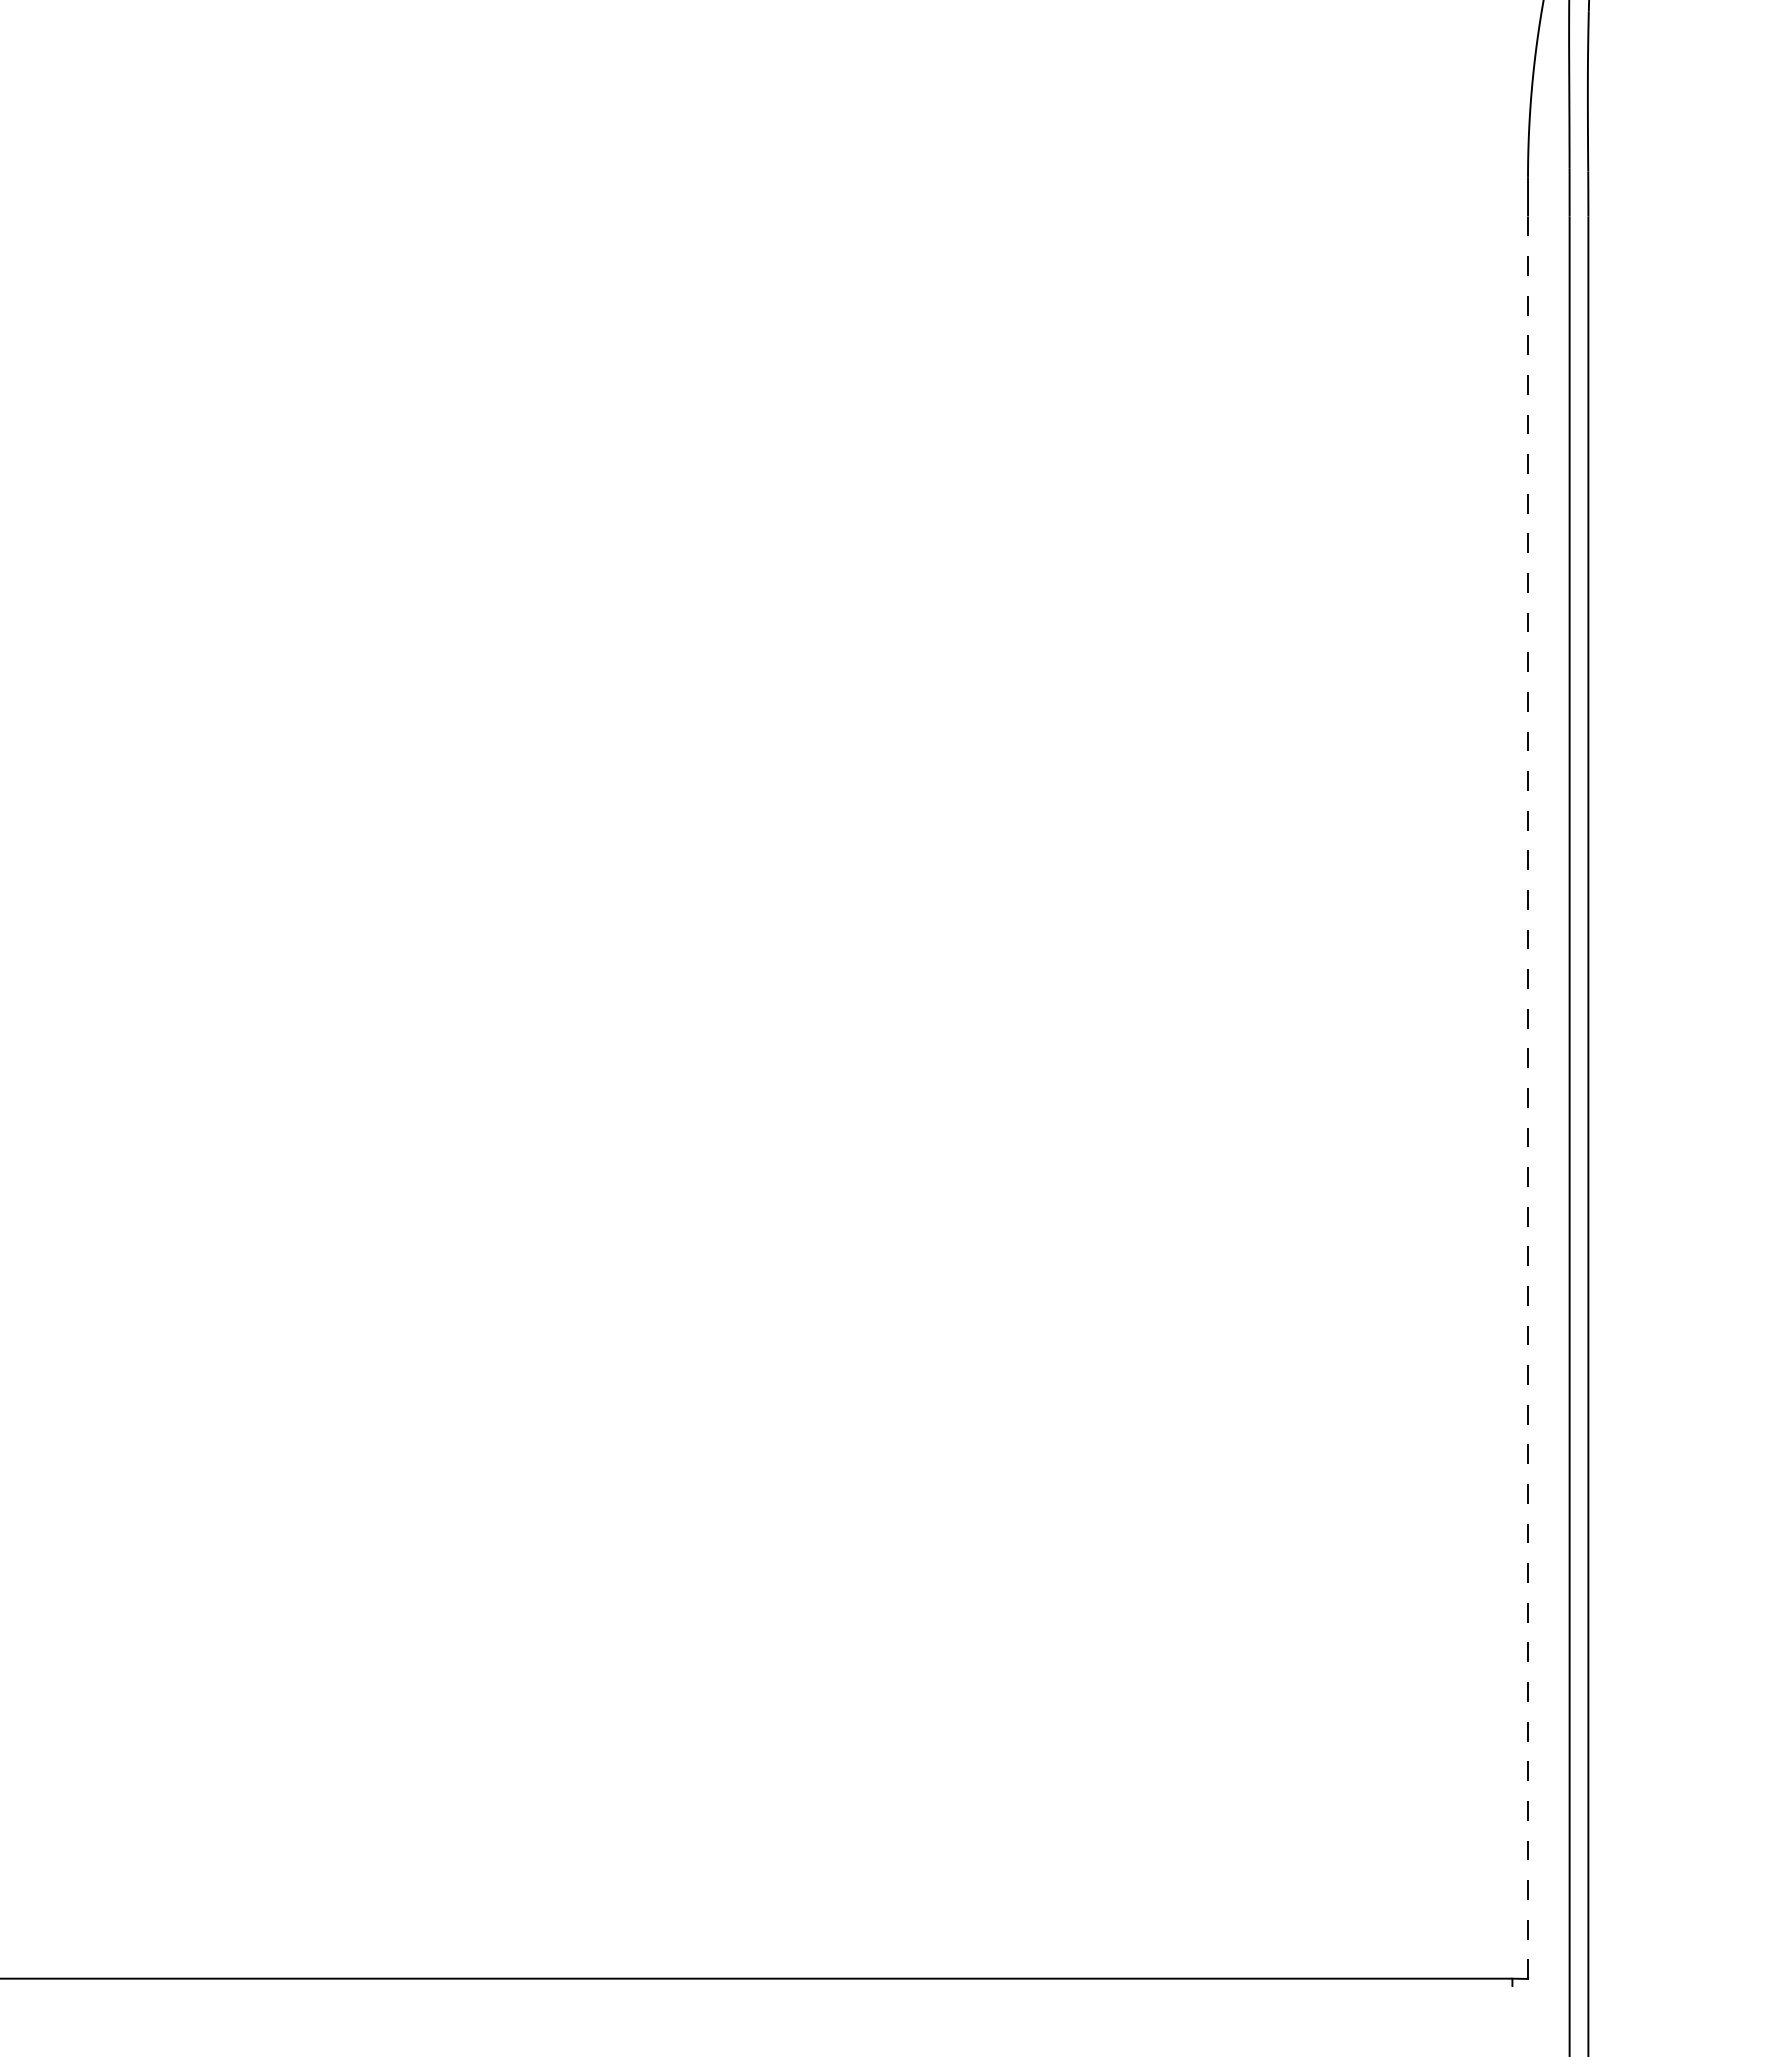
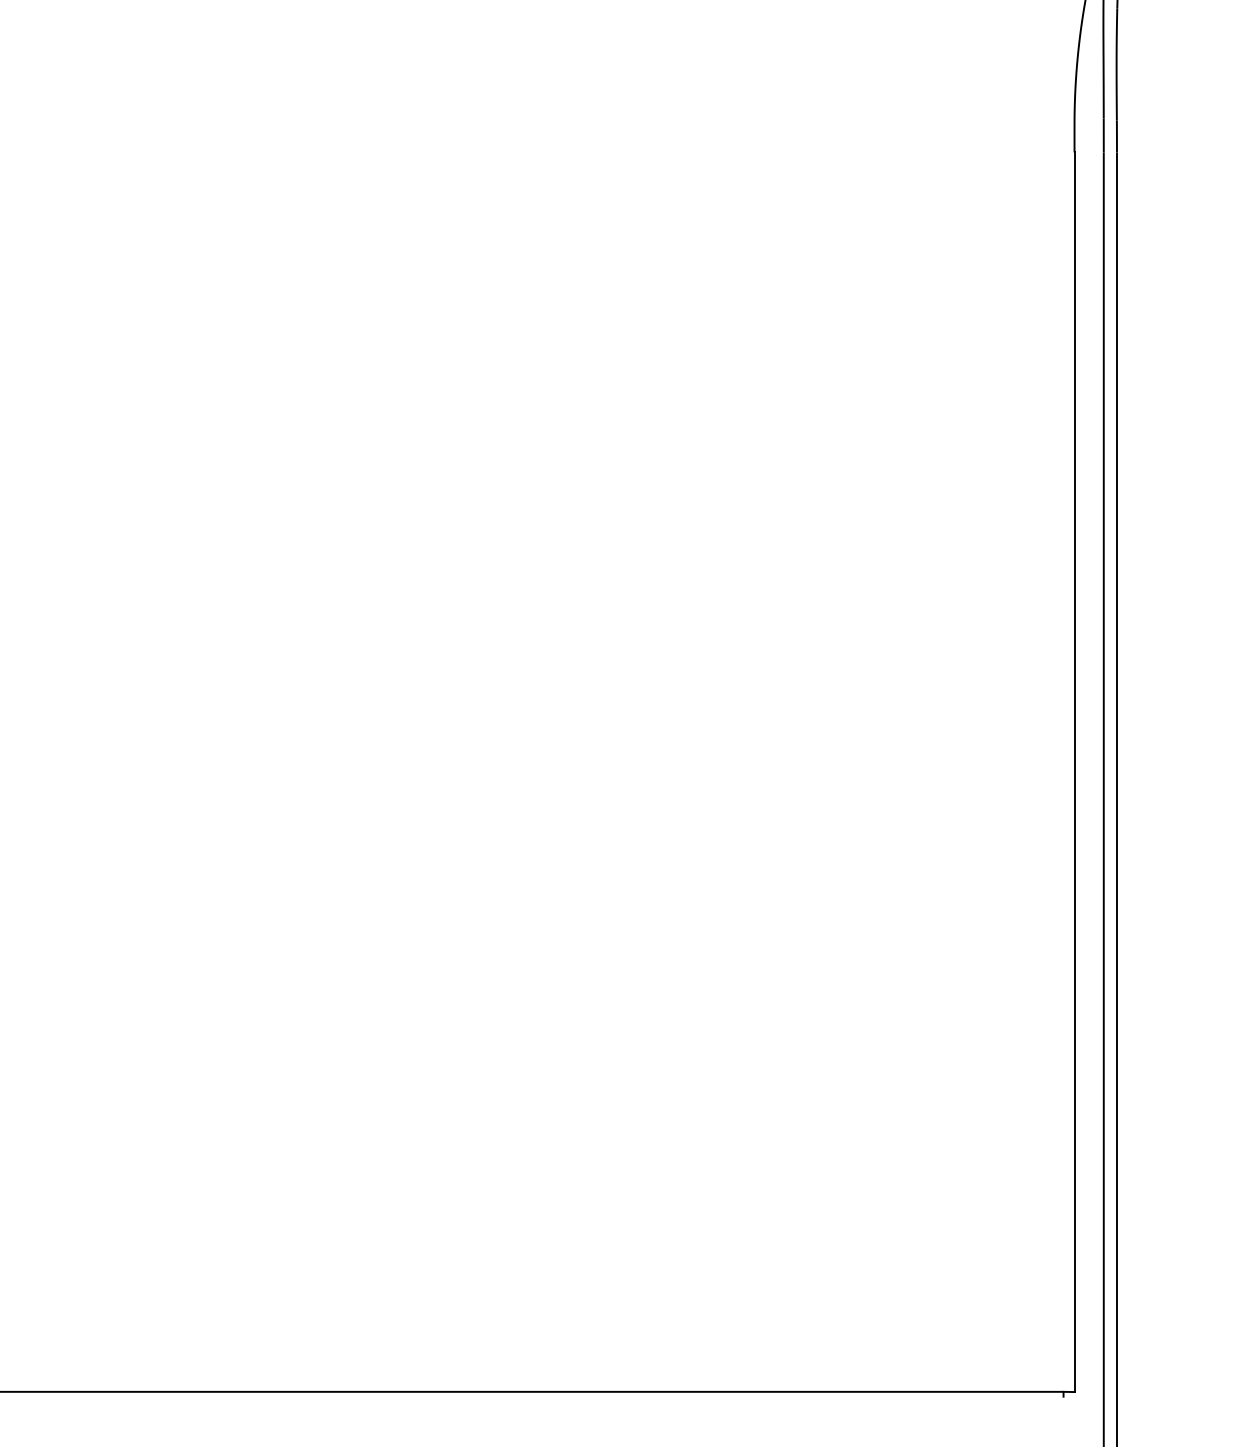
line: (1528, 1098) -> (1074, 772), dashed -> solid

